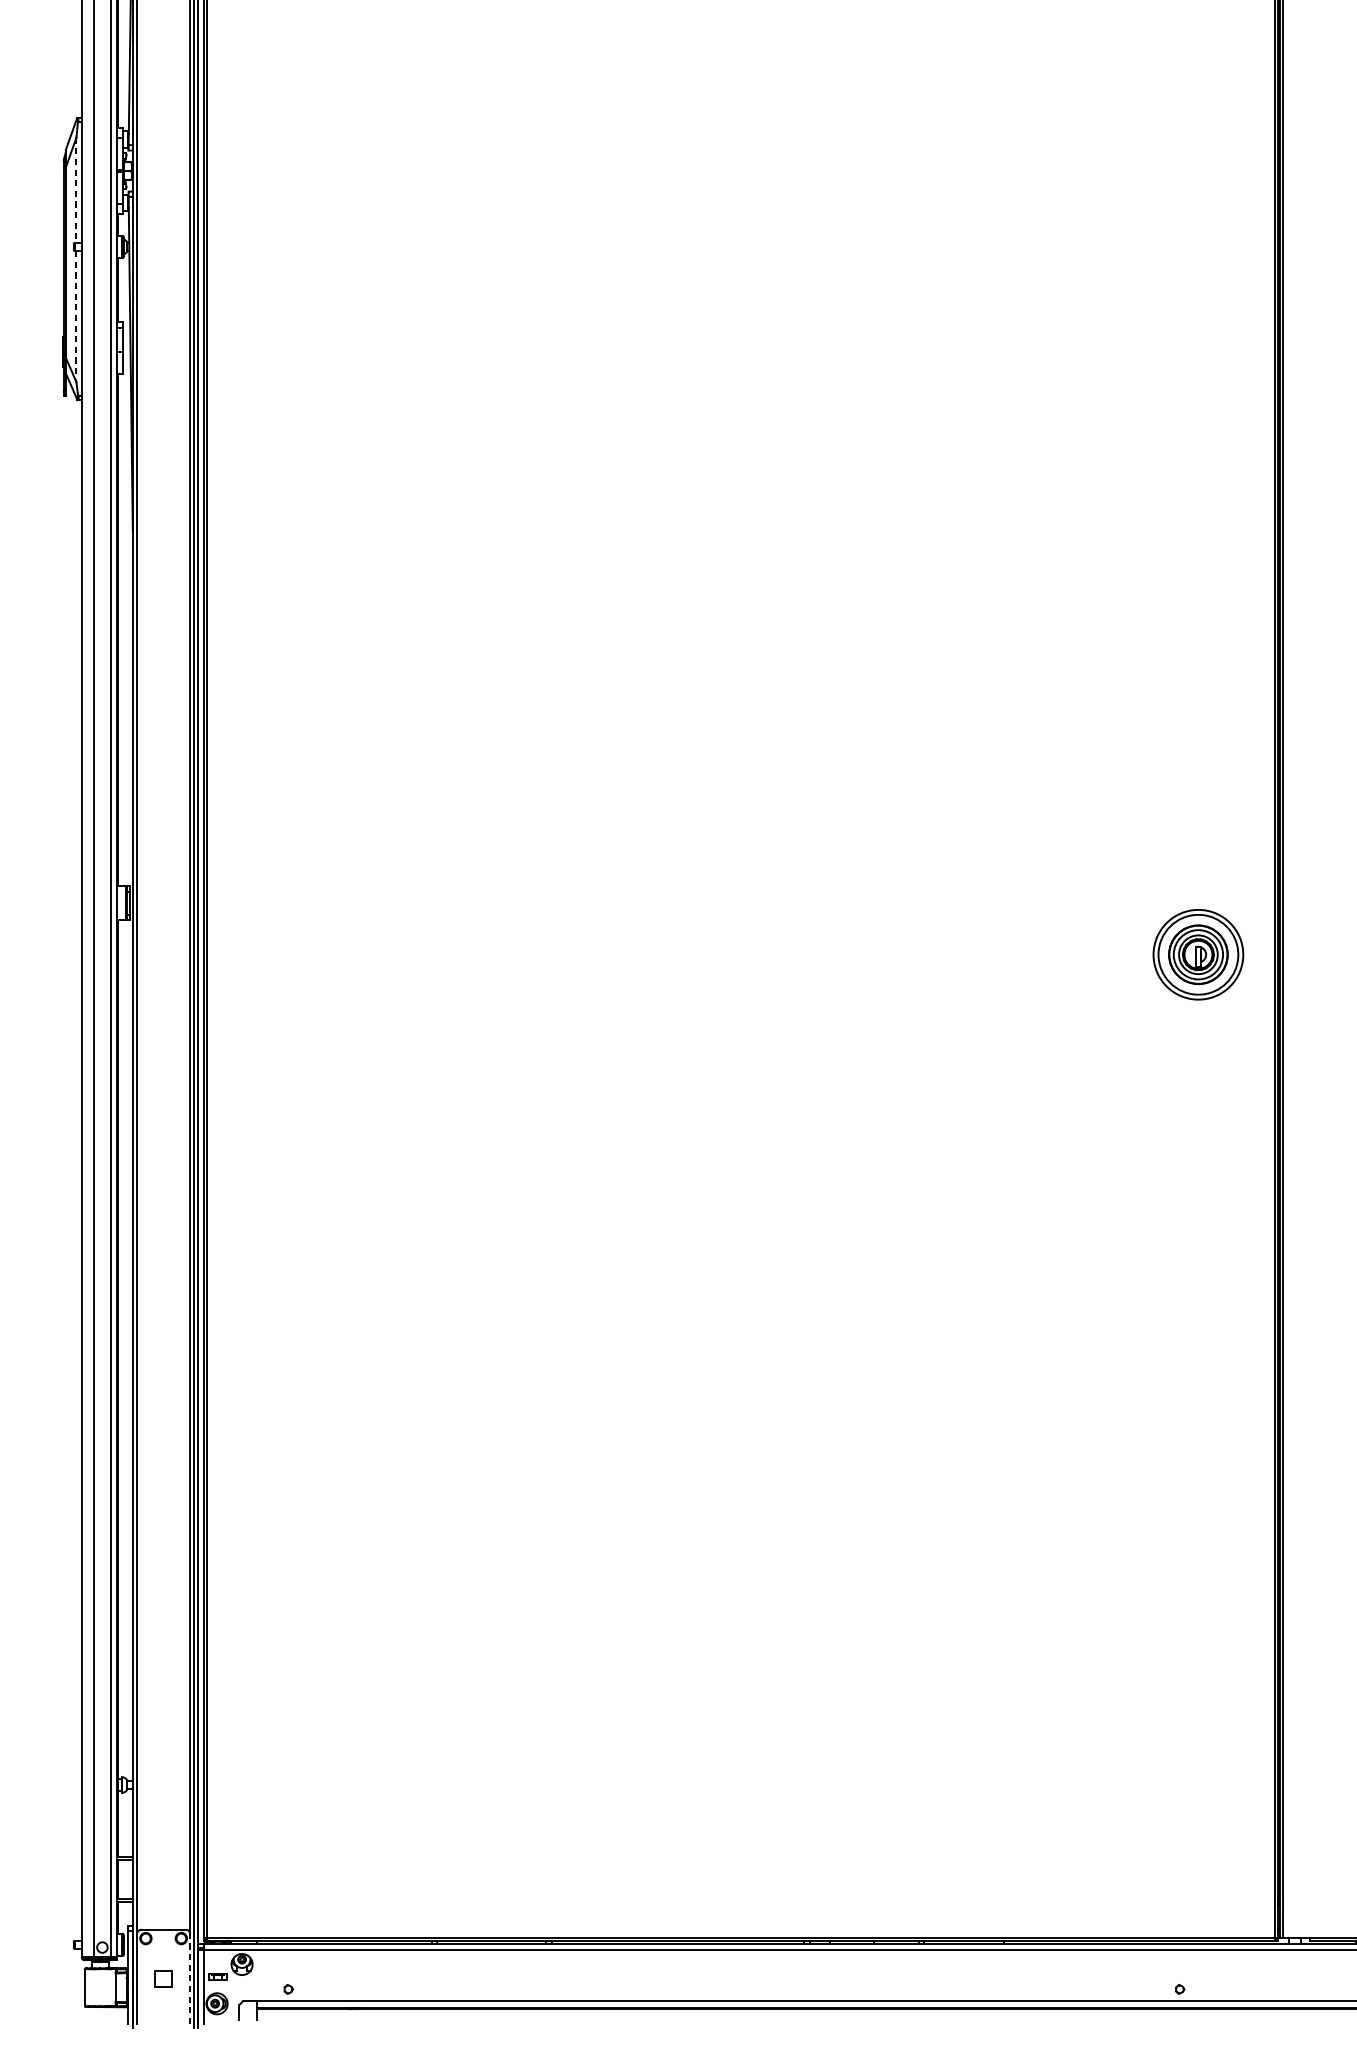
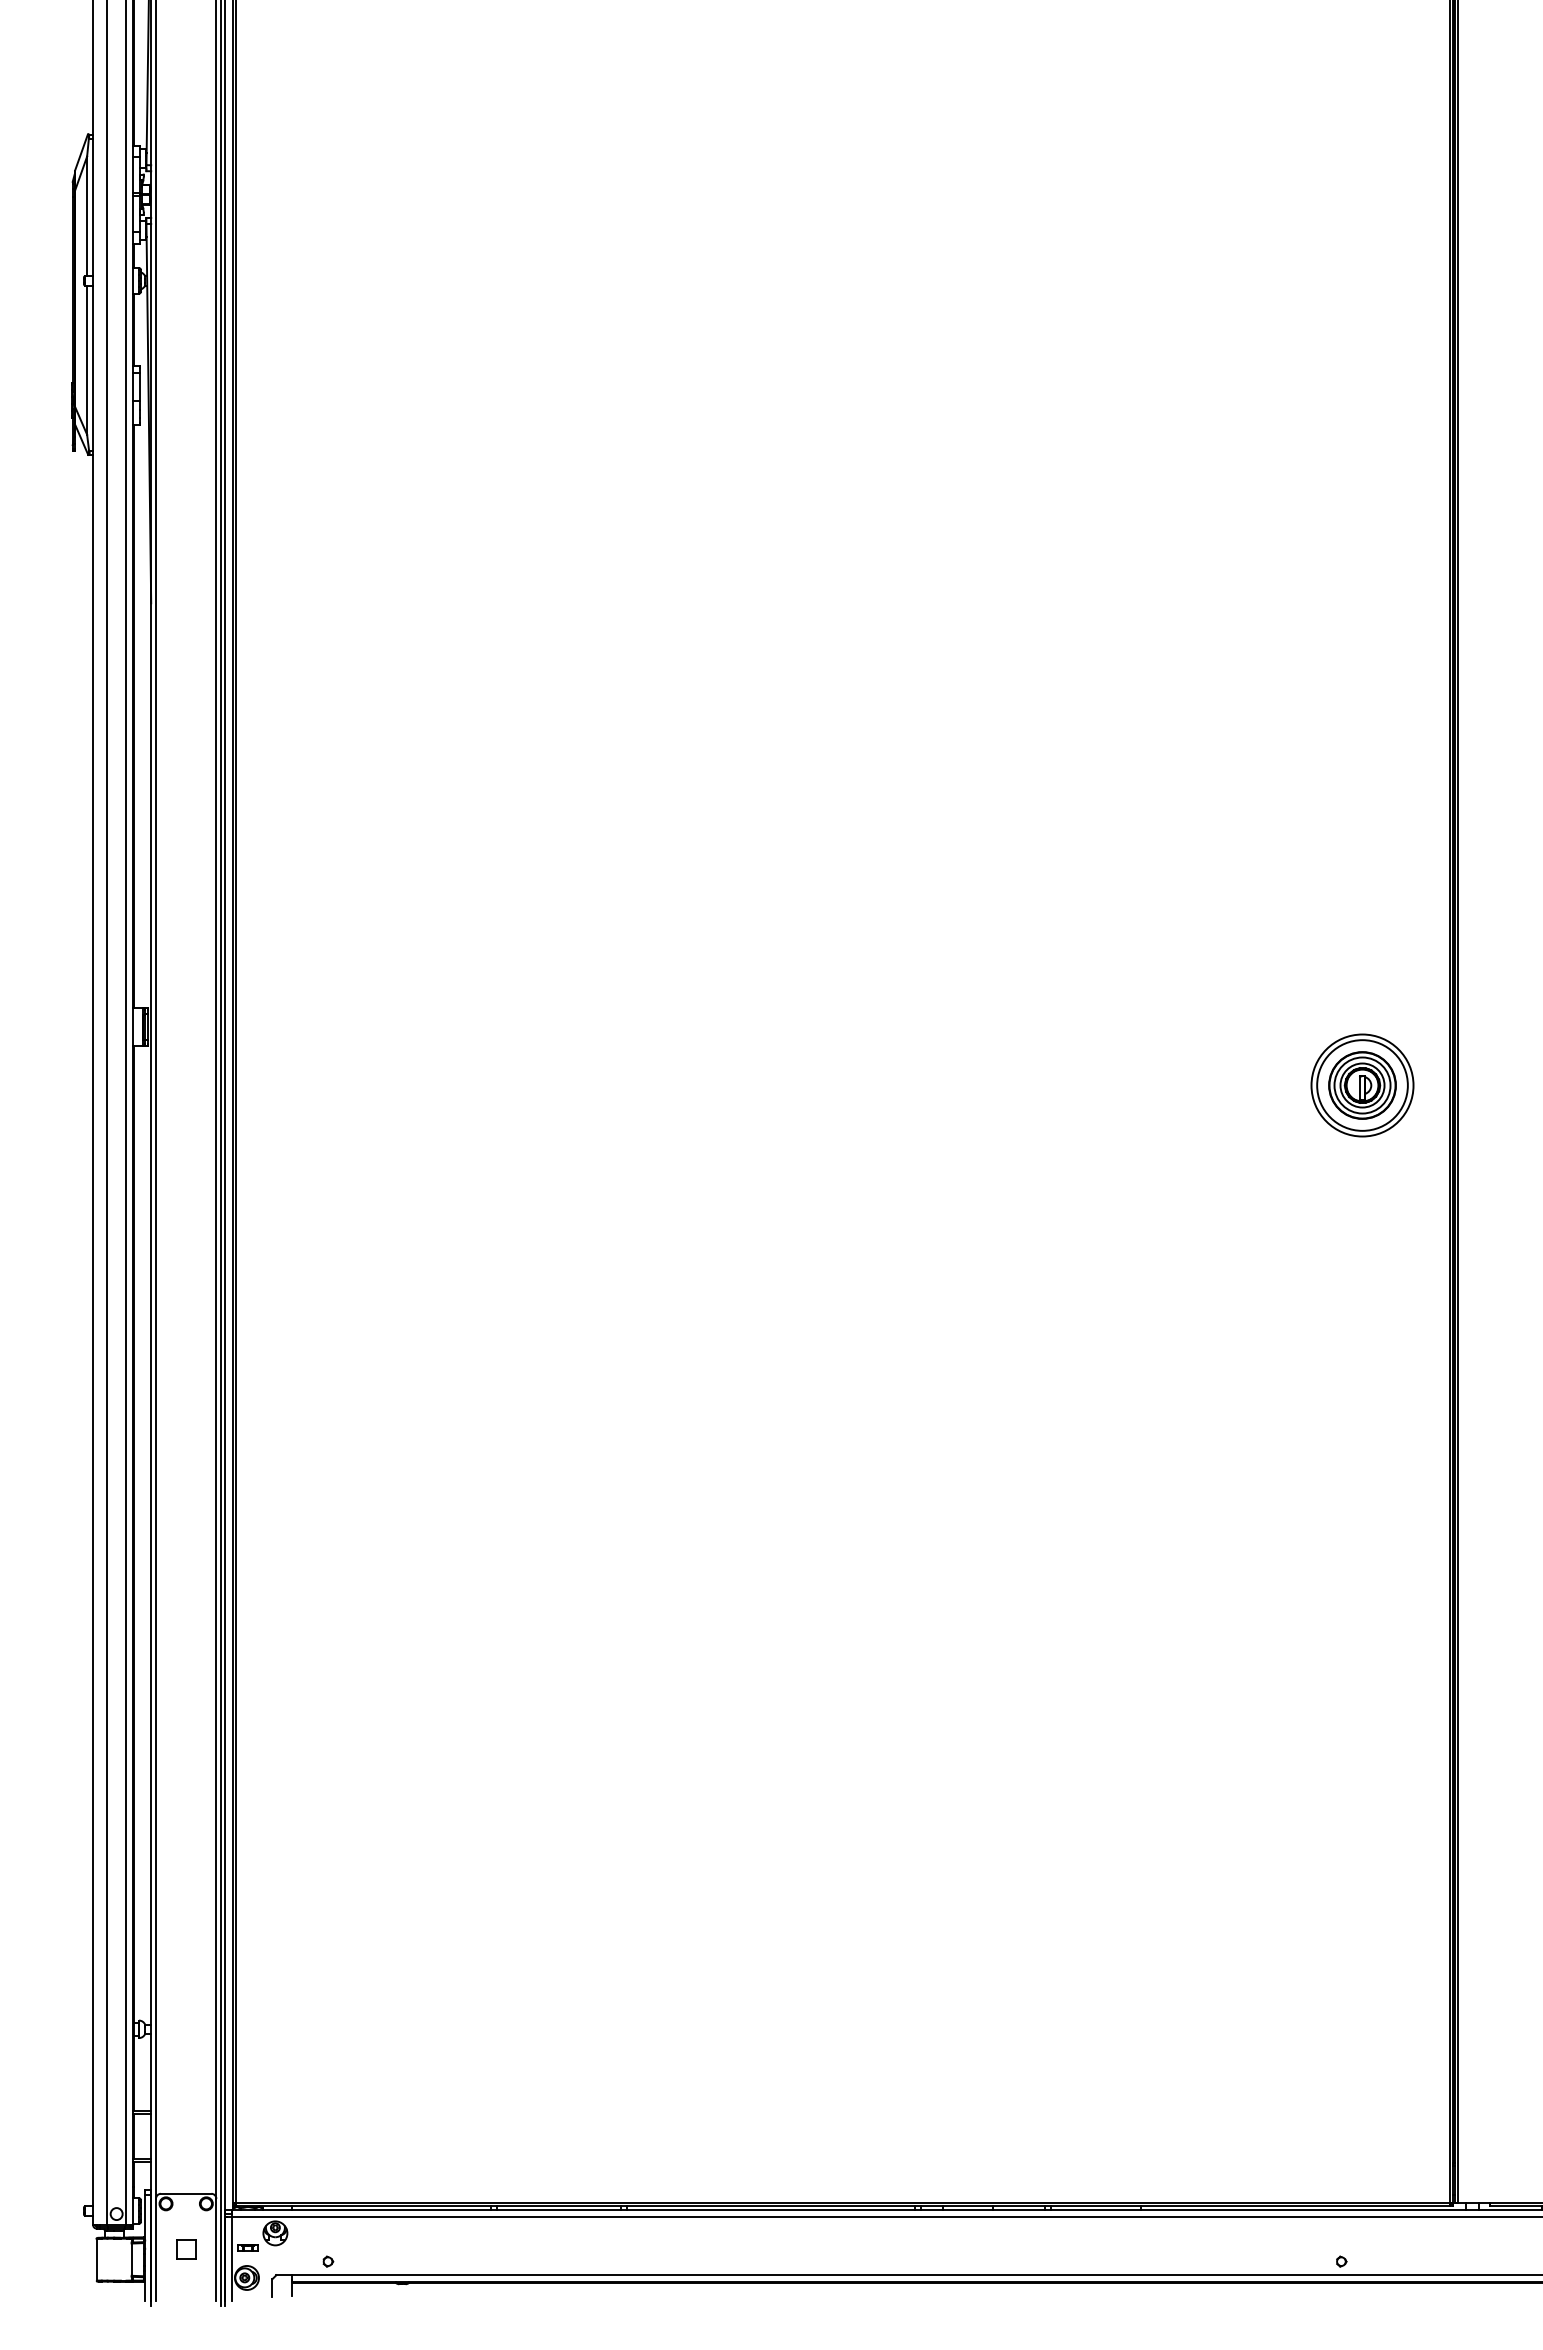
line: (76, 190) -> (87, 216), dashed -> solid
line: (76, 316) -> (87, 360), dashed -> solid
line: (190, 1978) -> (216, 2249), dashed -> solid

